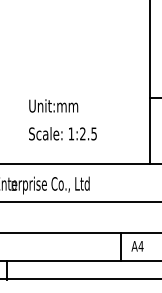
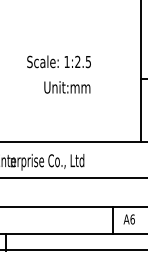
text: (53, 105) -> (67, 86), moved
text: (62, 133) -> (58, 61), moved
text: (140, 245) -> (132, 218), A4 -> A6

